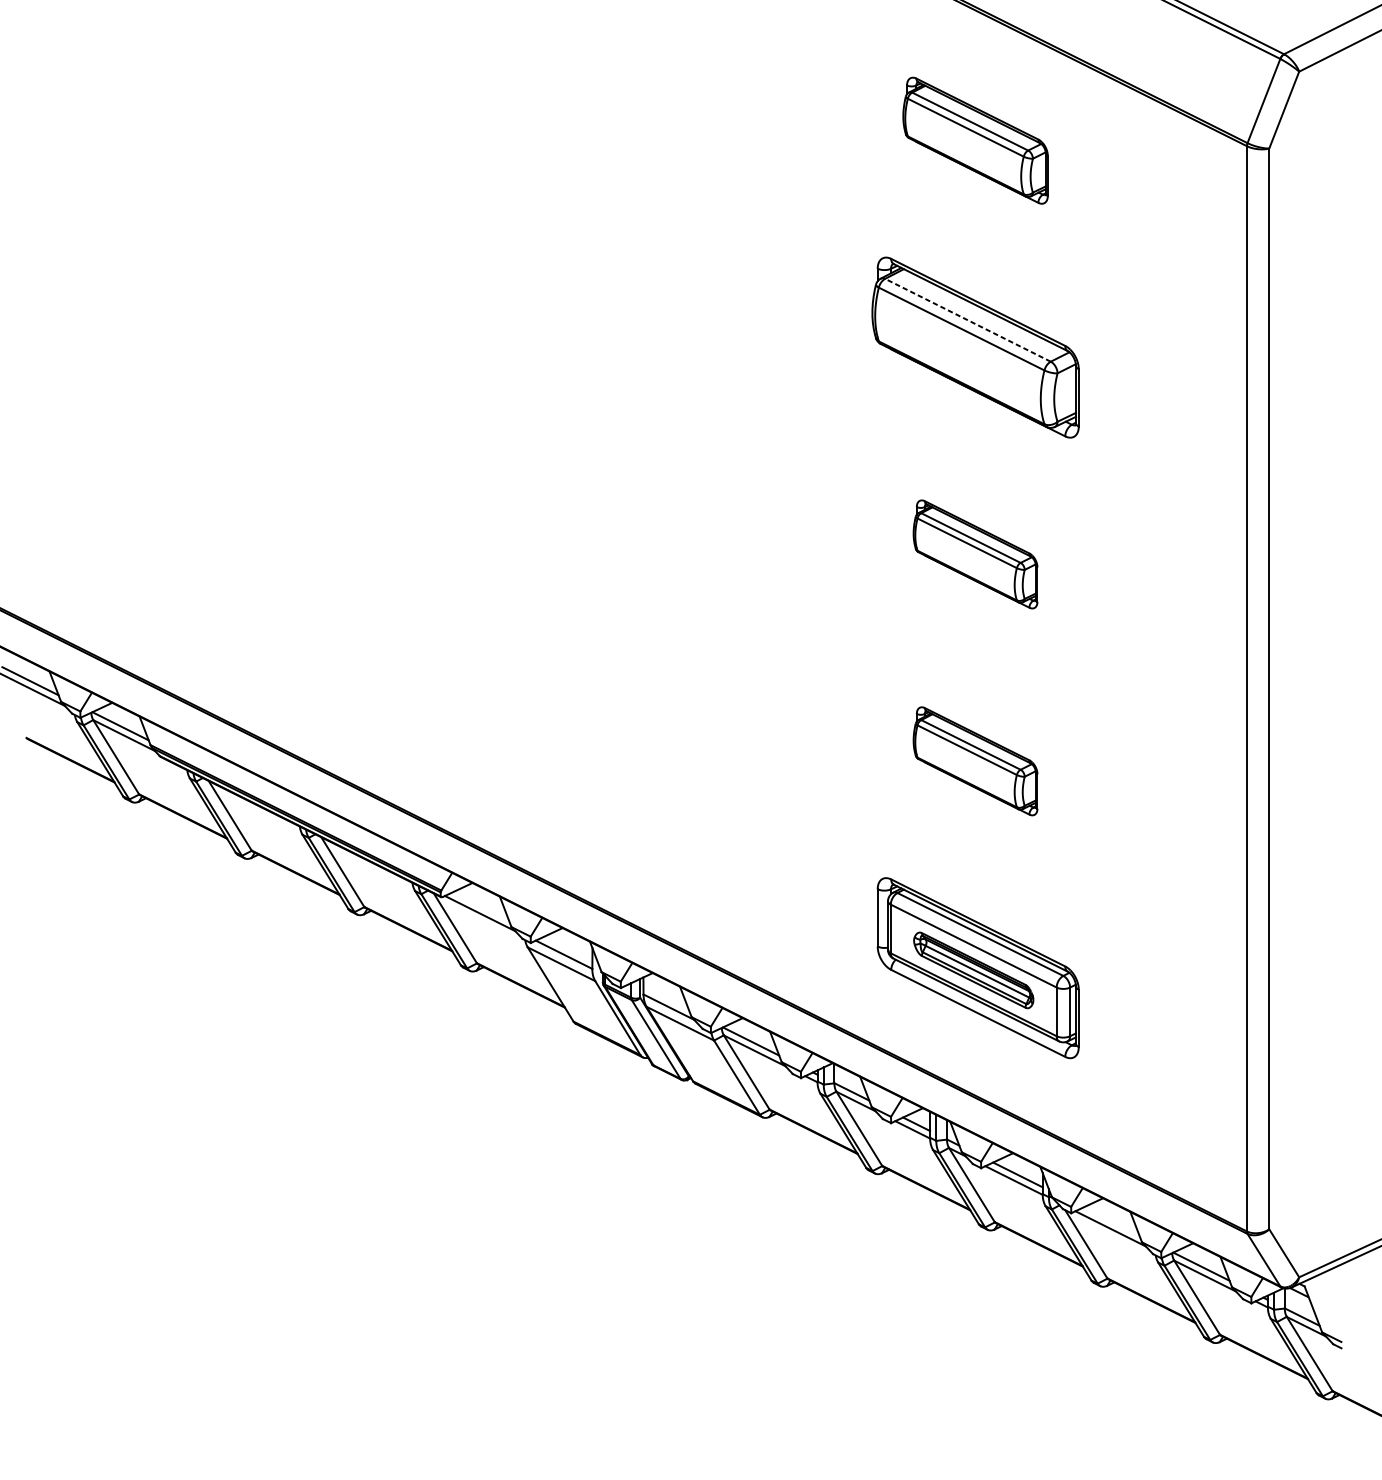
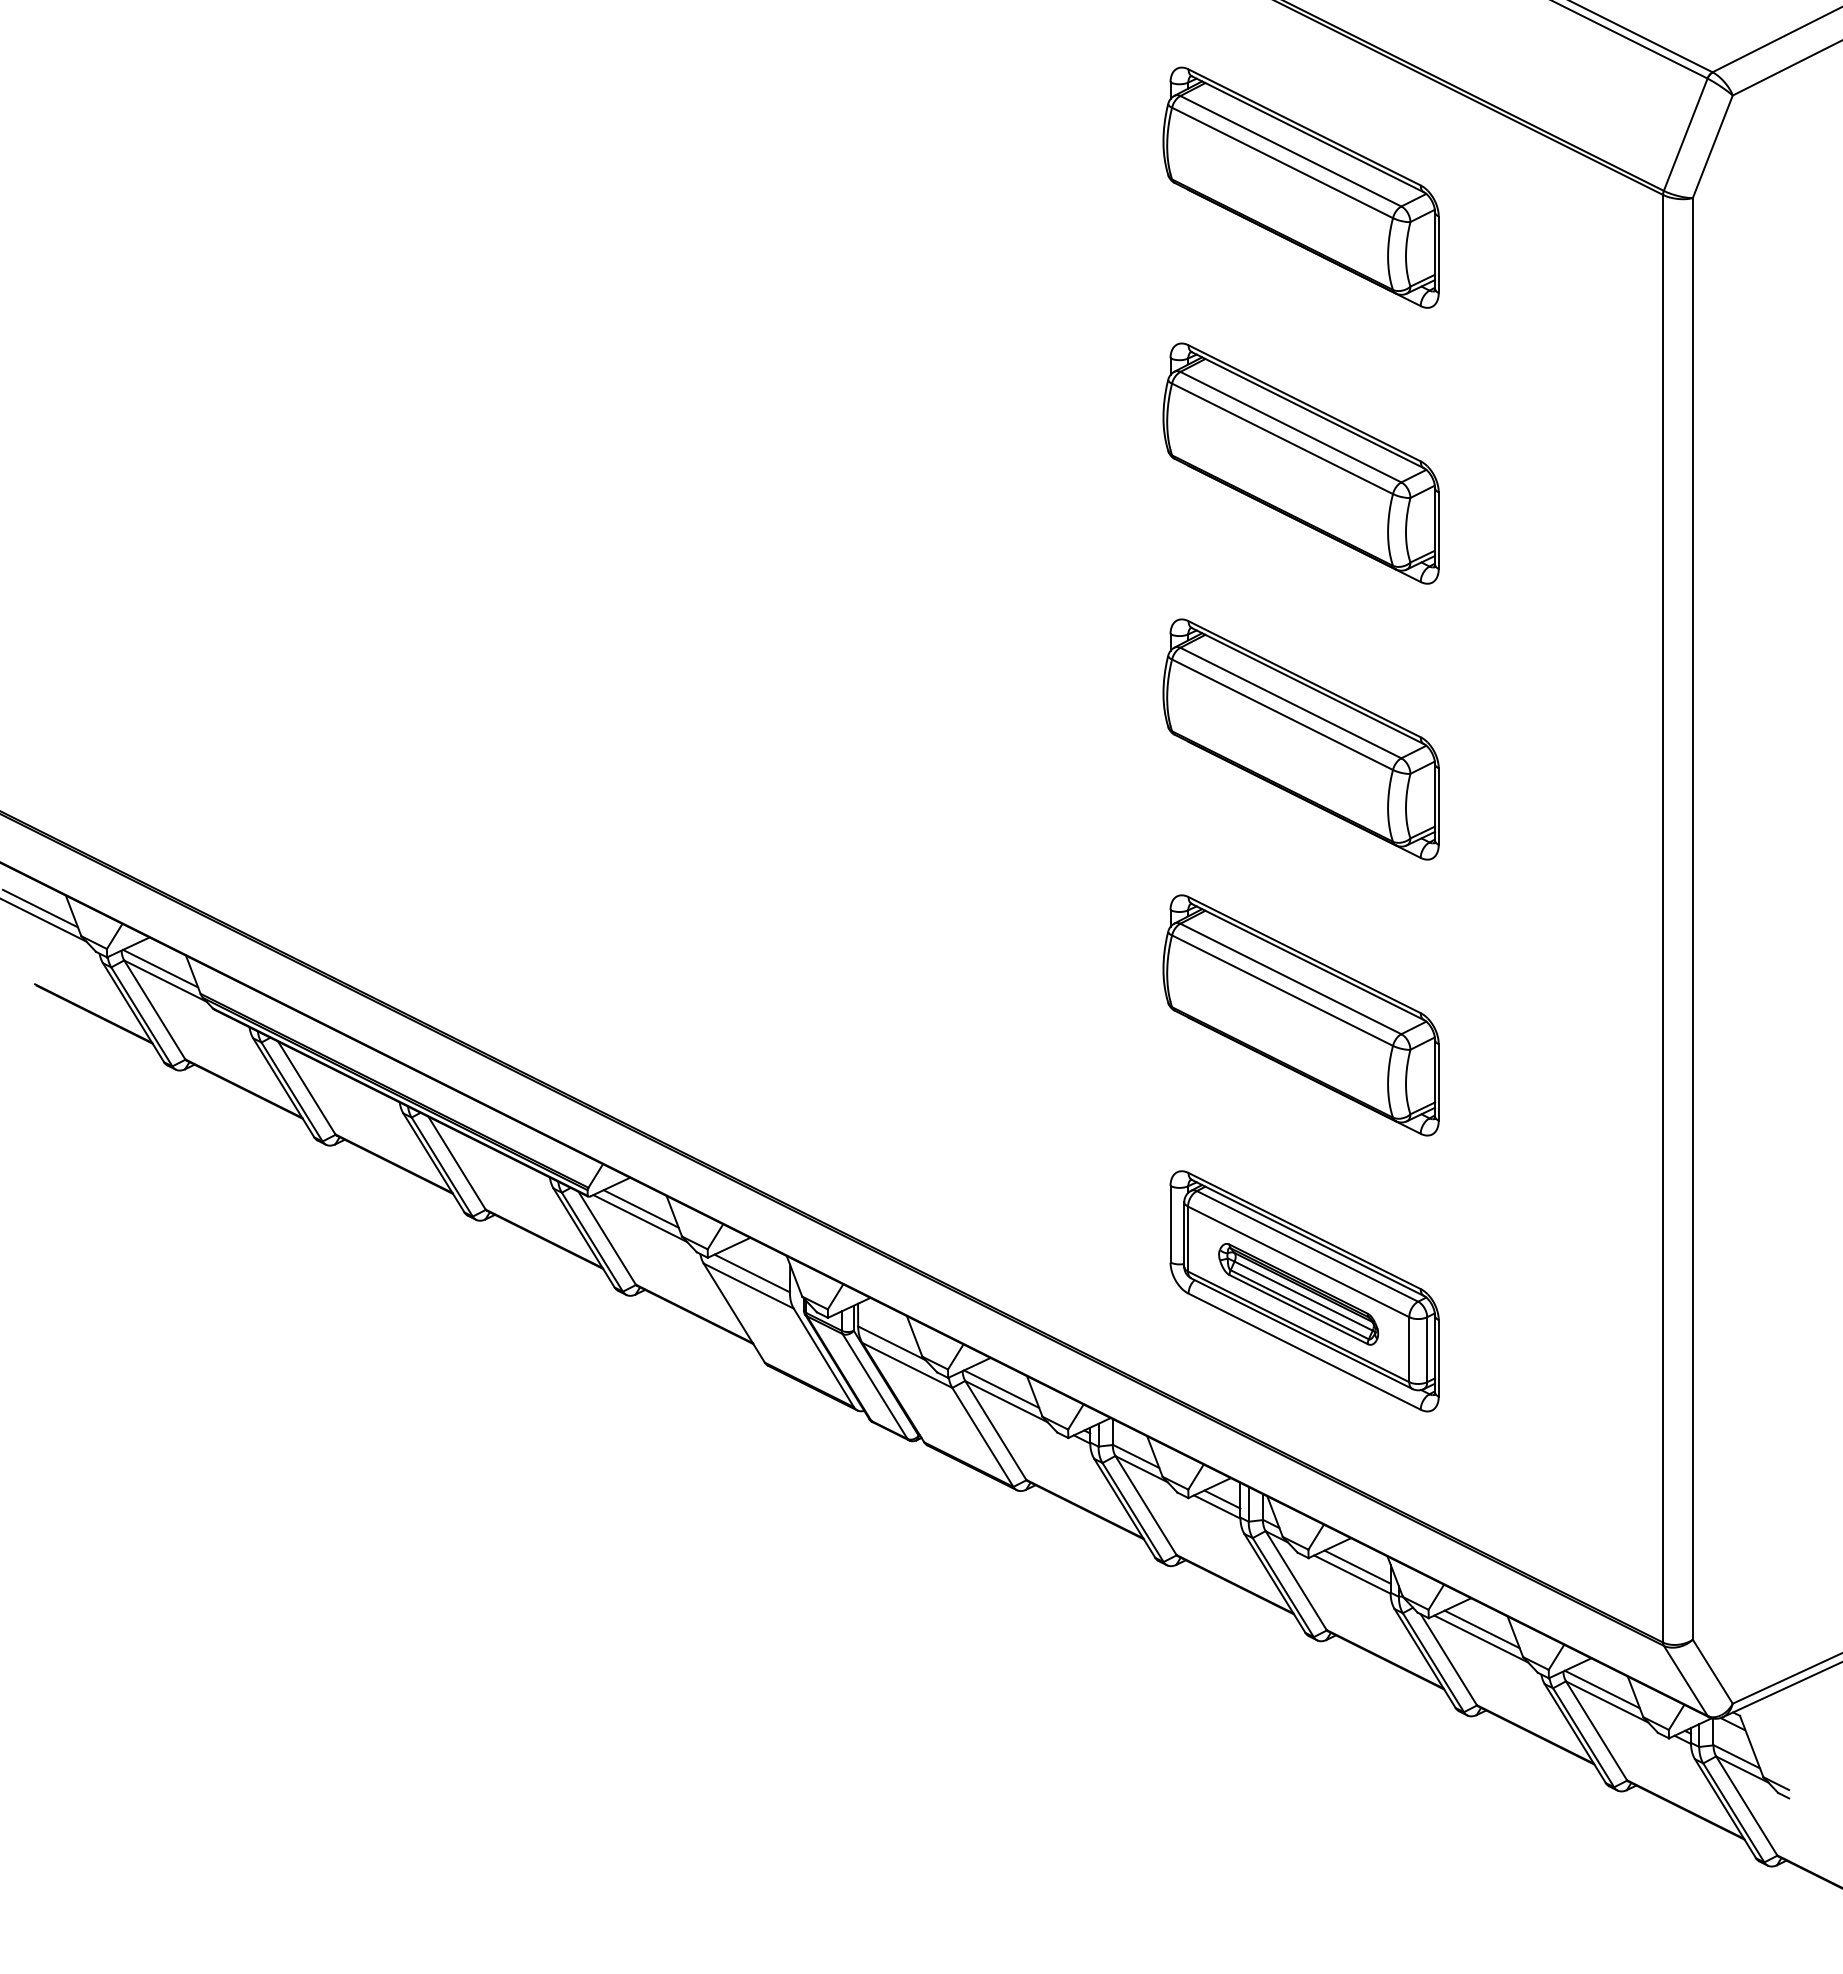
part: (975, 140) -> (1300, 187), size x1.43
line: (967, 320) -> (1290, 427), dashed -> solid
part: (975, 554) -> (1300, 739), size x1.67
part: (975, 761) -> (1300, 1015), size x1.67
line: (480, 906) -> (640, 1208), added
line: (1110, 1221) -> (1481, 1629), added

